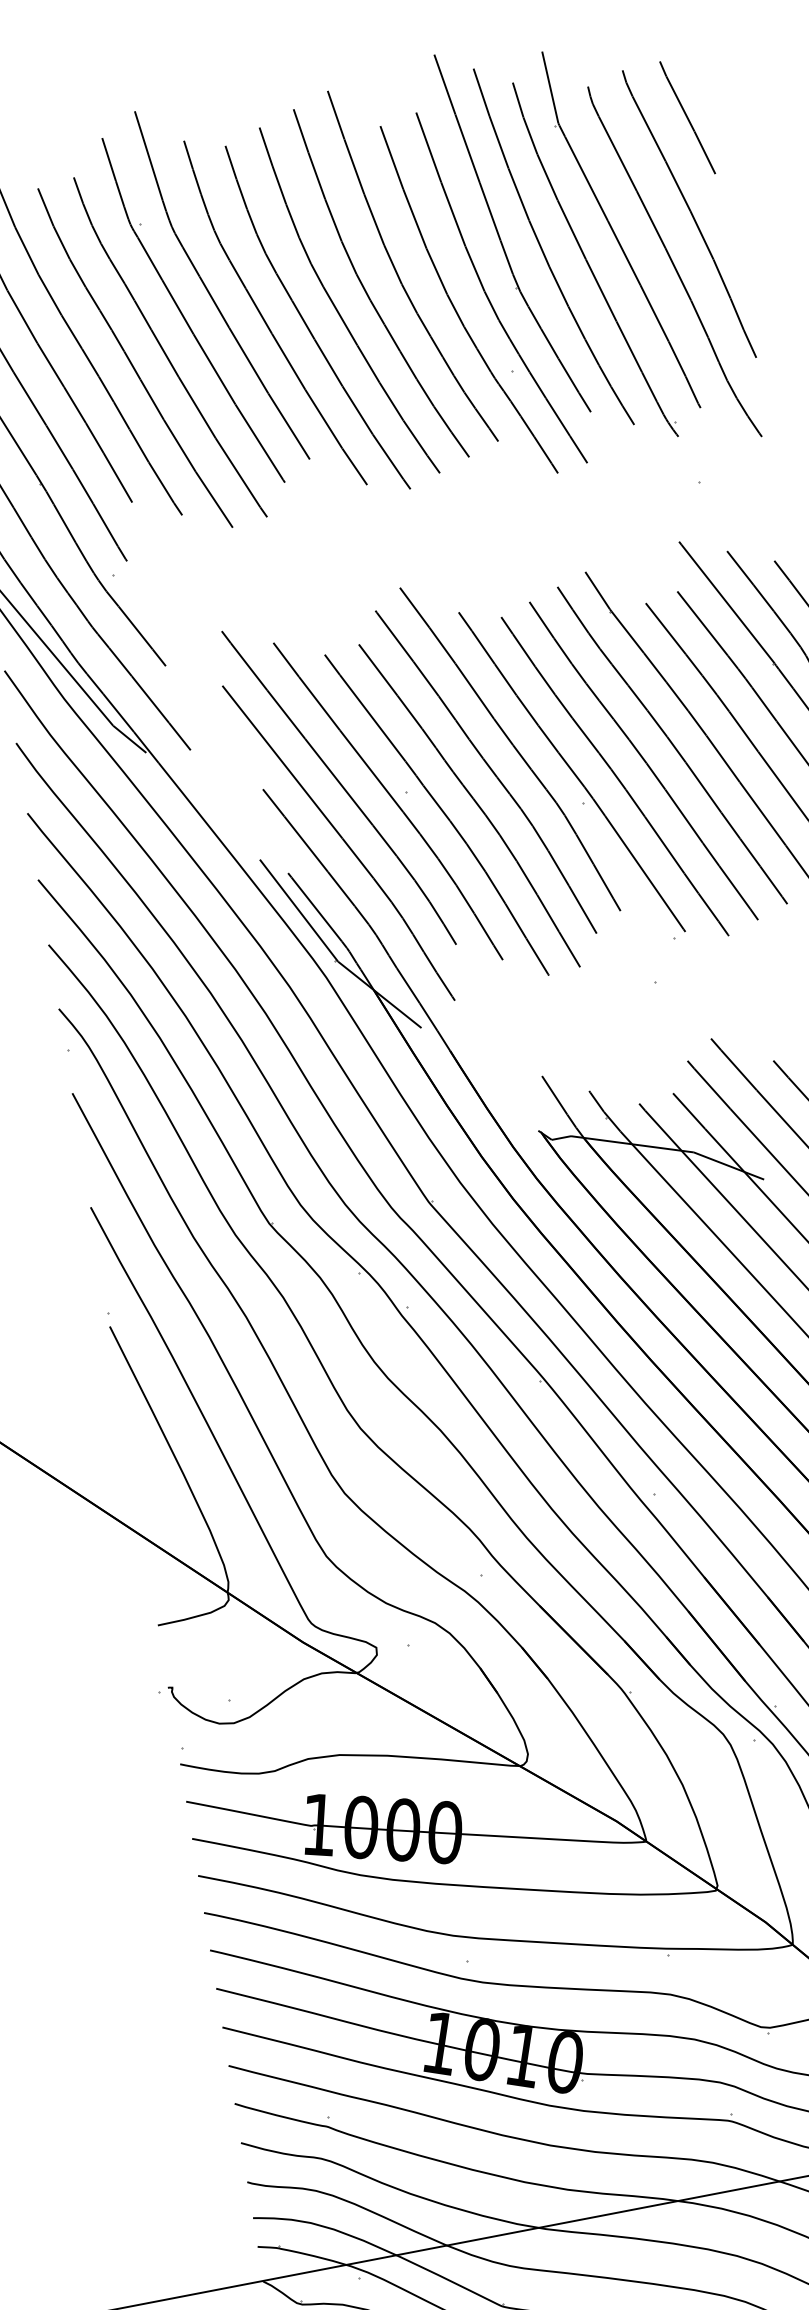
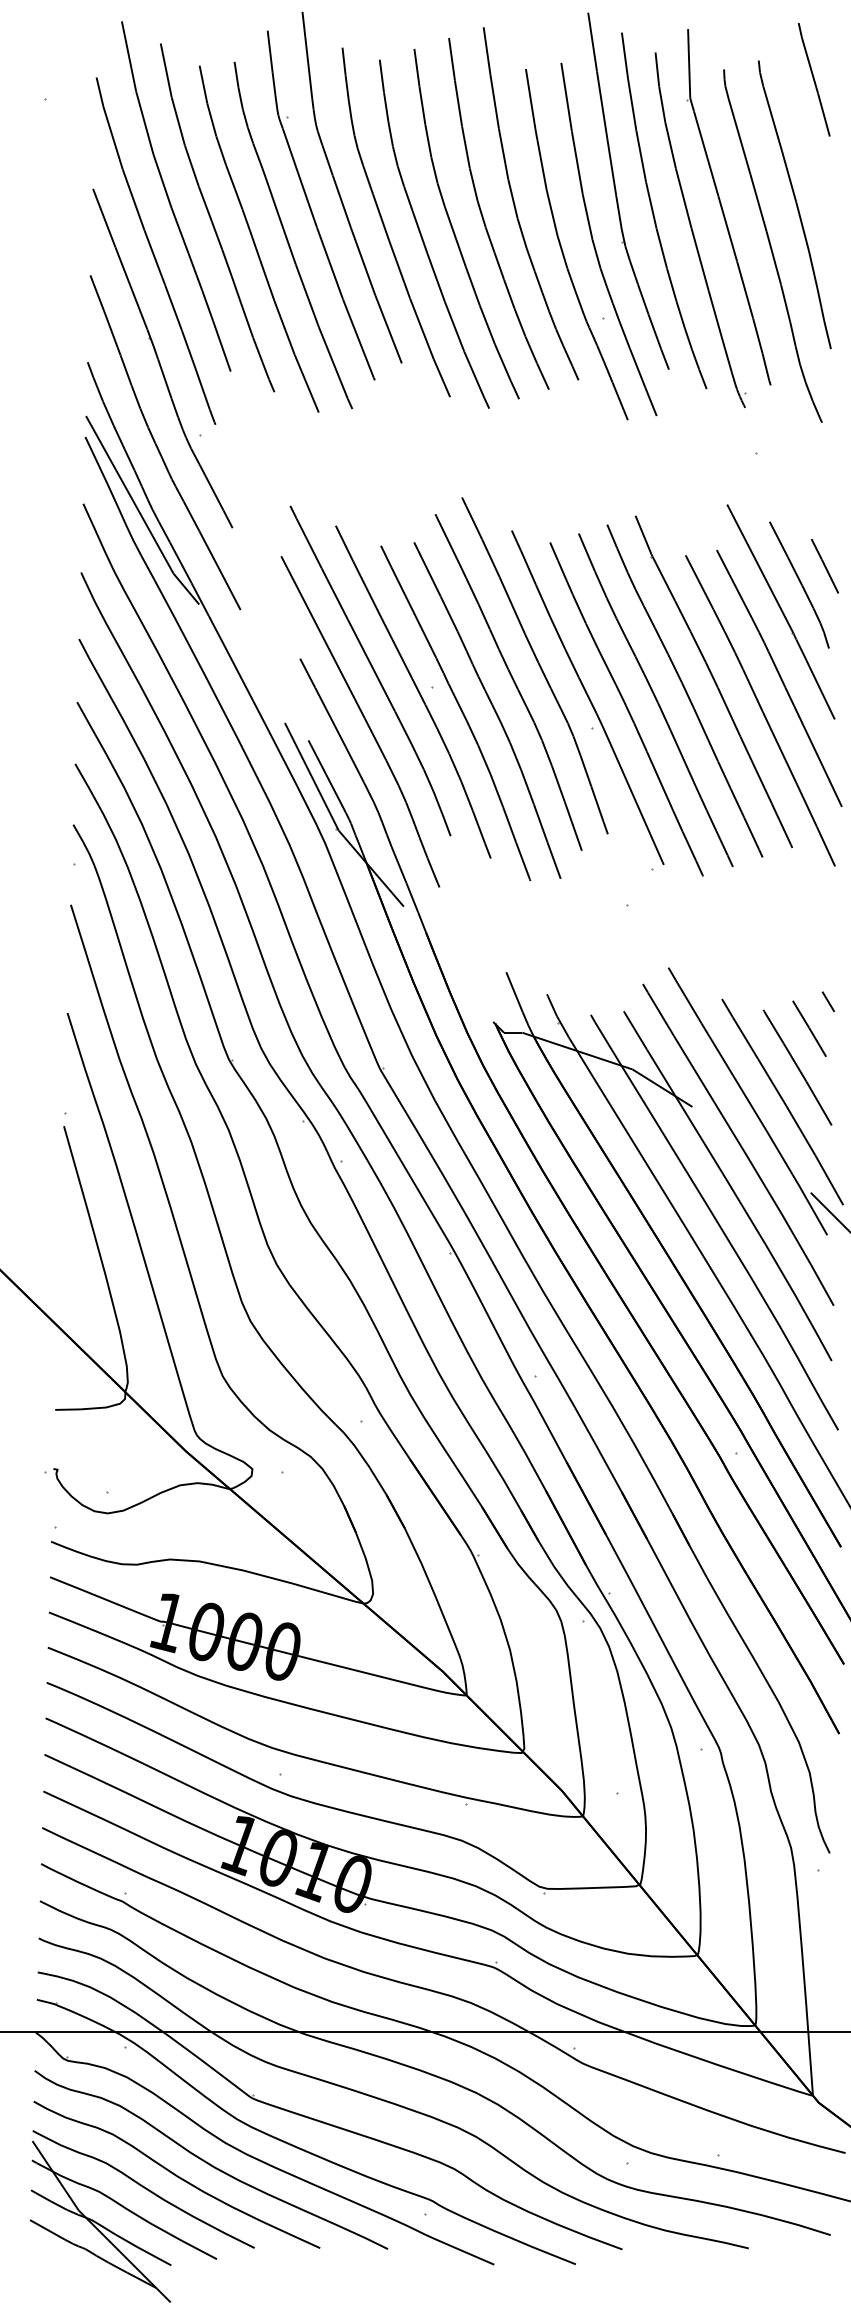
line: (687, 117) -> (814, 79), moved

